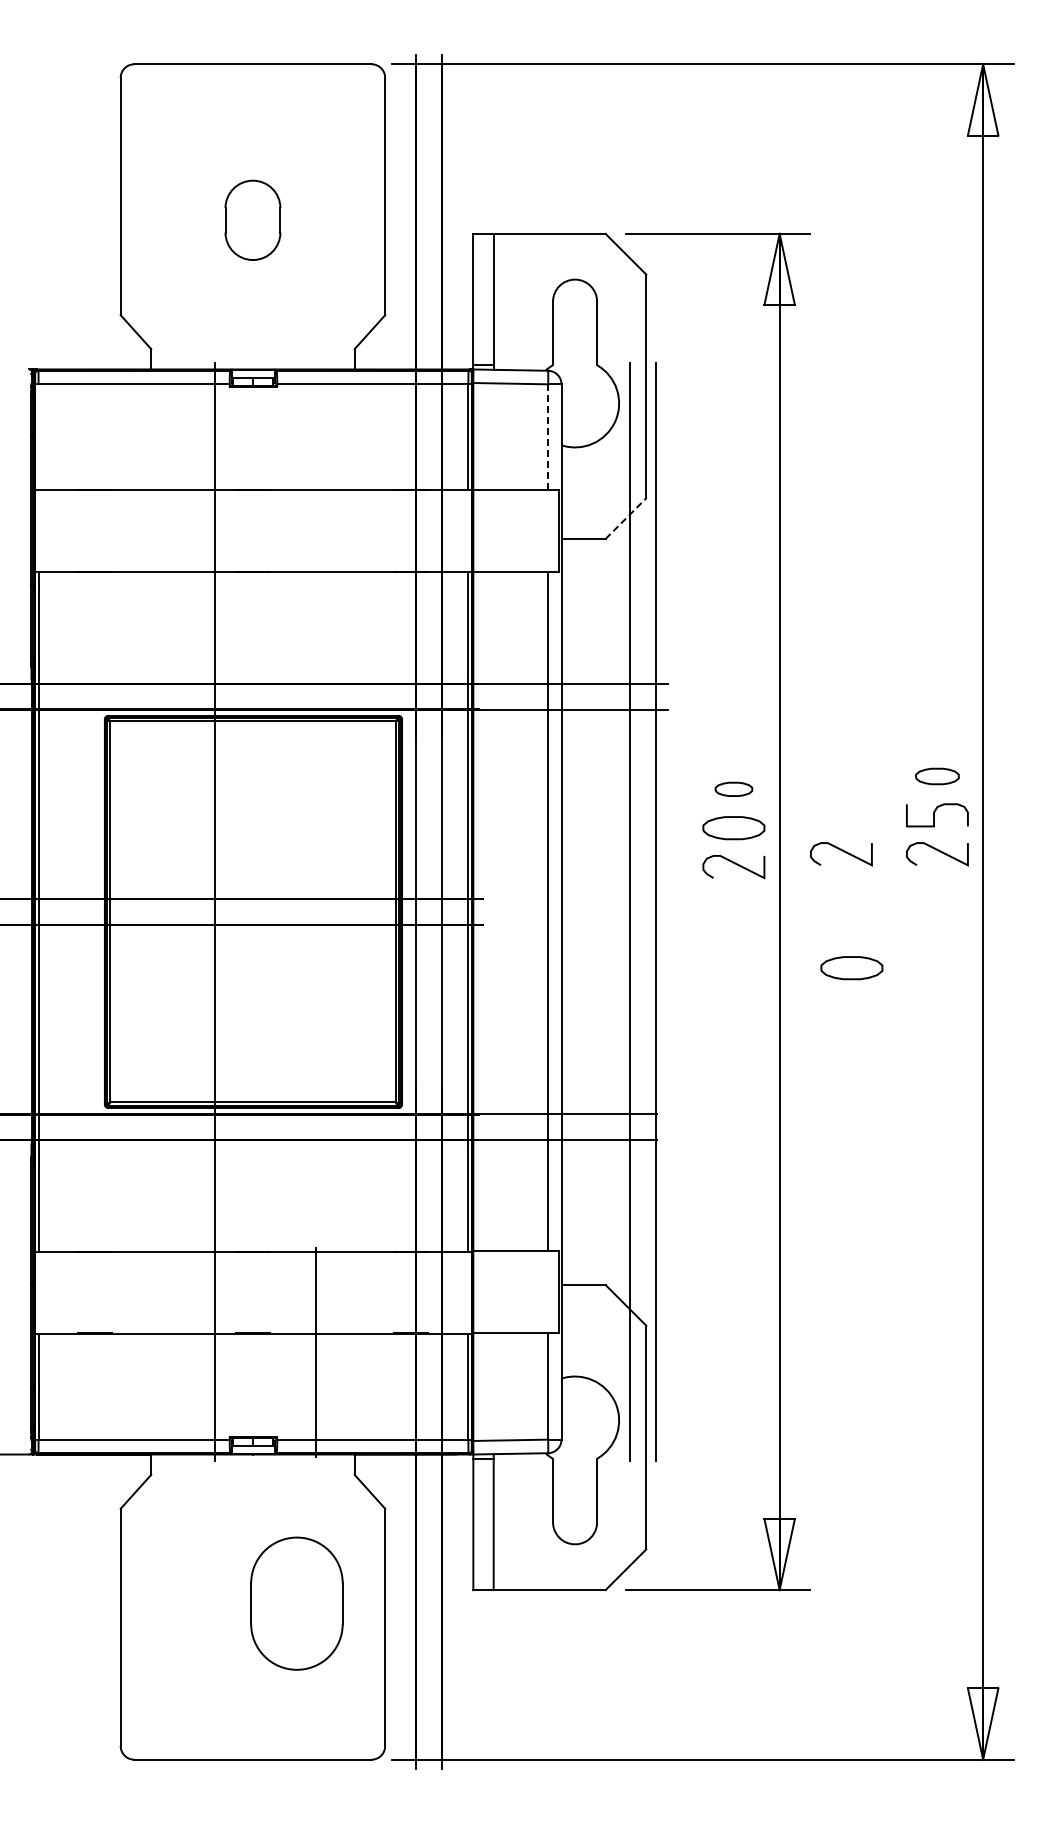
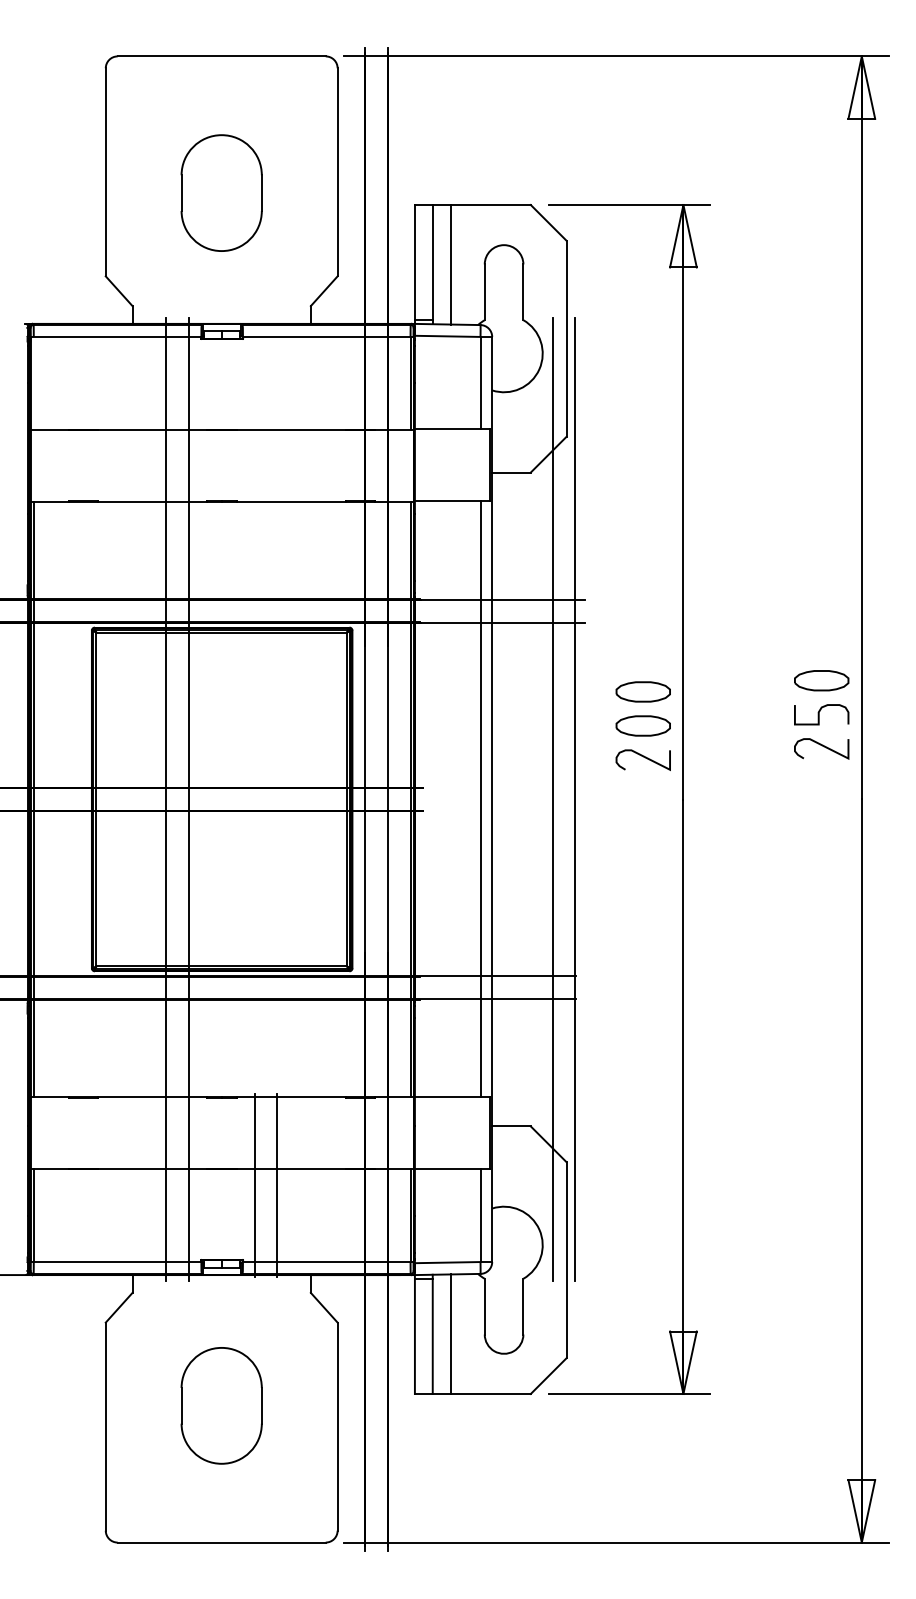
part: (252, 220) -> (221, 193), size x1.67
line: (514, 301) -> (450, 264), added
line: (548, 436) -> (480, 382), dashed -> solid
line: (625, 518) -> (548, 454), dashed -> solid
part: (937, 776) -> (821, 680), size x1.43
part: (733, 789) -> (642, 692), size x1.67
curve: (842, 851) -> (738, 746), removed
line: (189, 911) -> (166, 799), added
part: (851, 968) -> (746, 849), removed
line: (290, 1352) -> (254, 1185), added
line: (514, 1521) -> (450, 1333), added
part: (296, 1603) -> (221, 1405), moved

